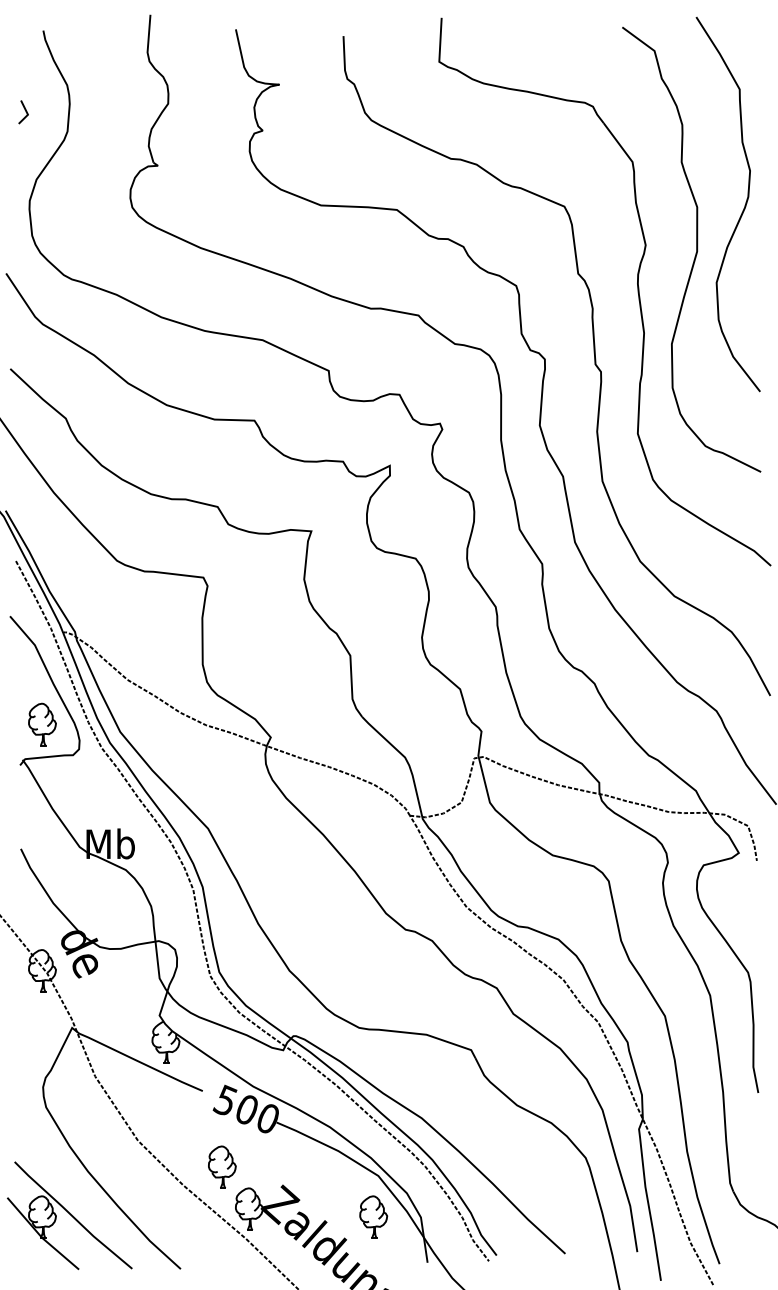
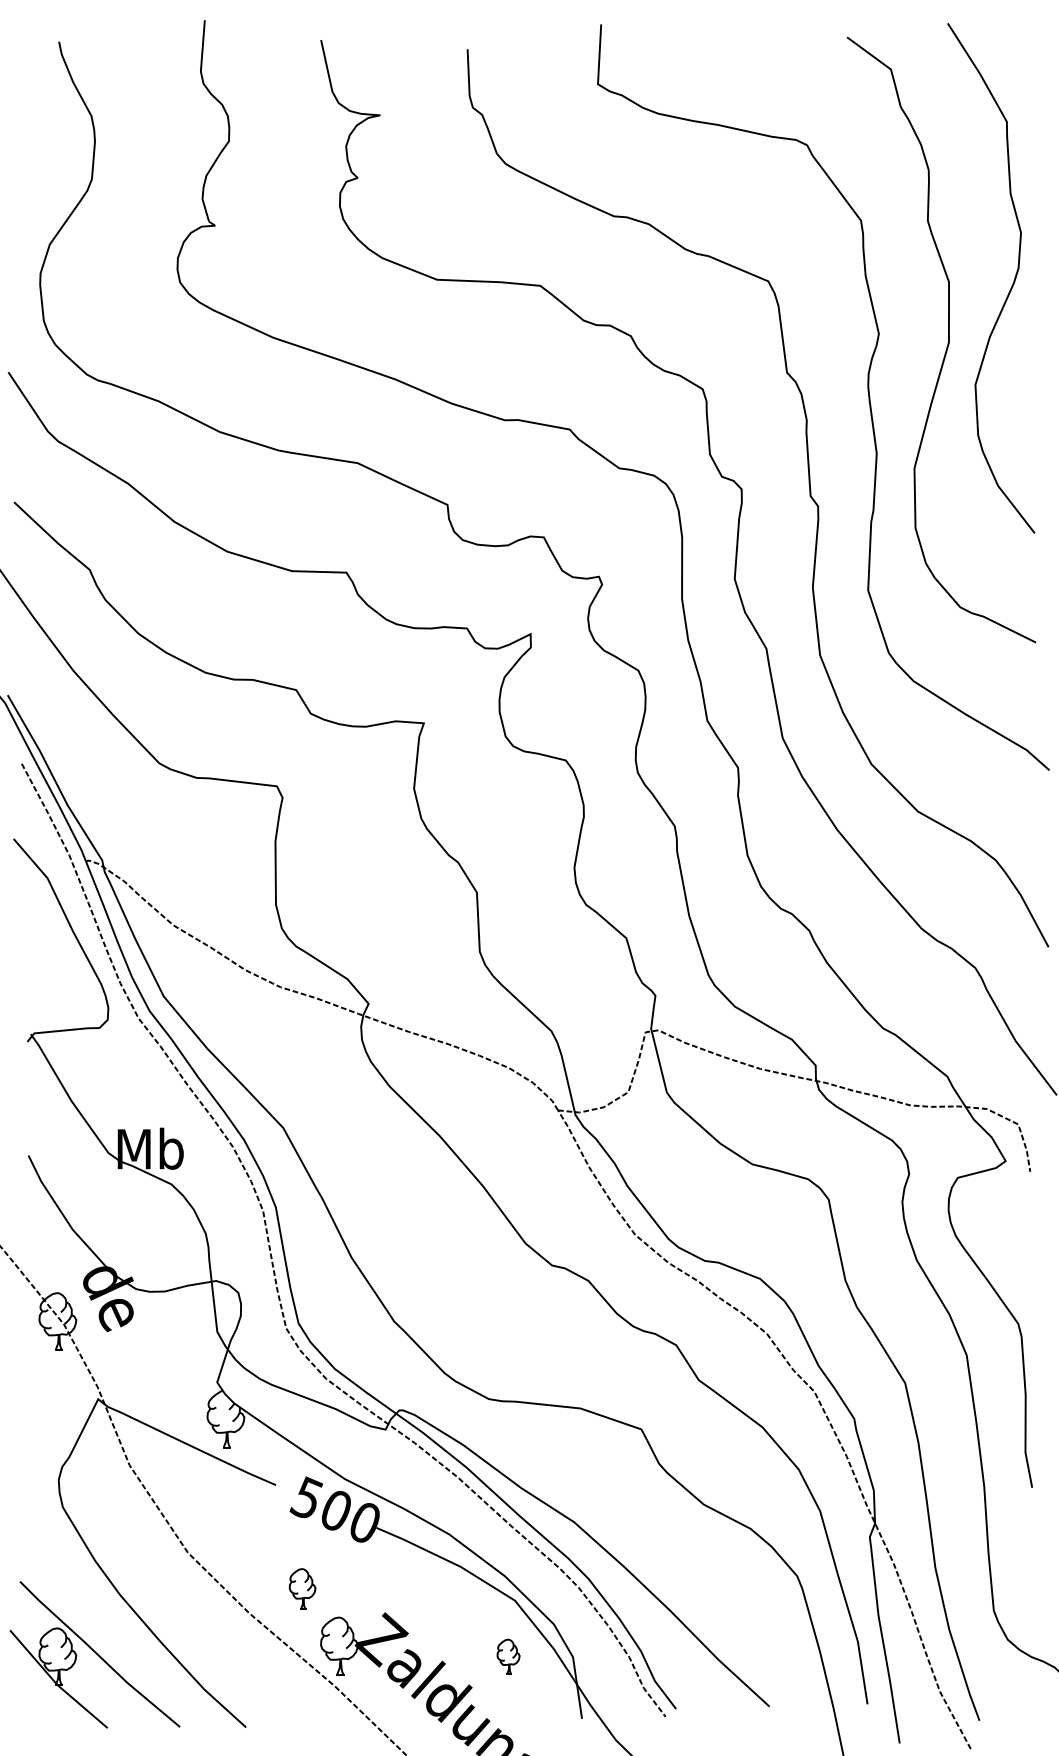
line: (25, 111) -> (34, 151), removed
part: (42, 724) -> (57, 986), removed
part: (222, 1167) -> (302, 1588), size x0.7
part: (373, 1216) -> (508, 1656), size x0.6

